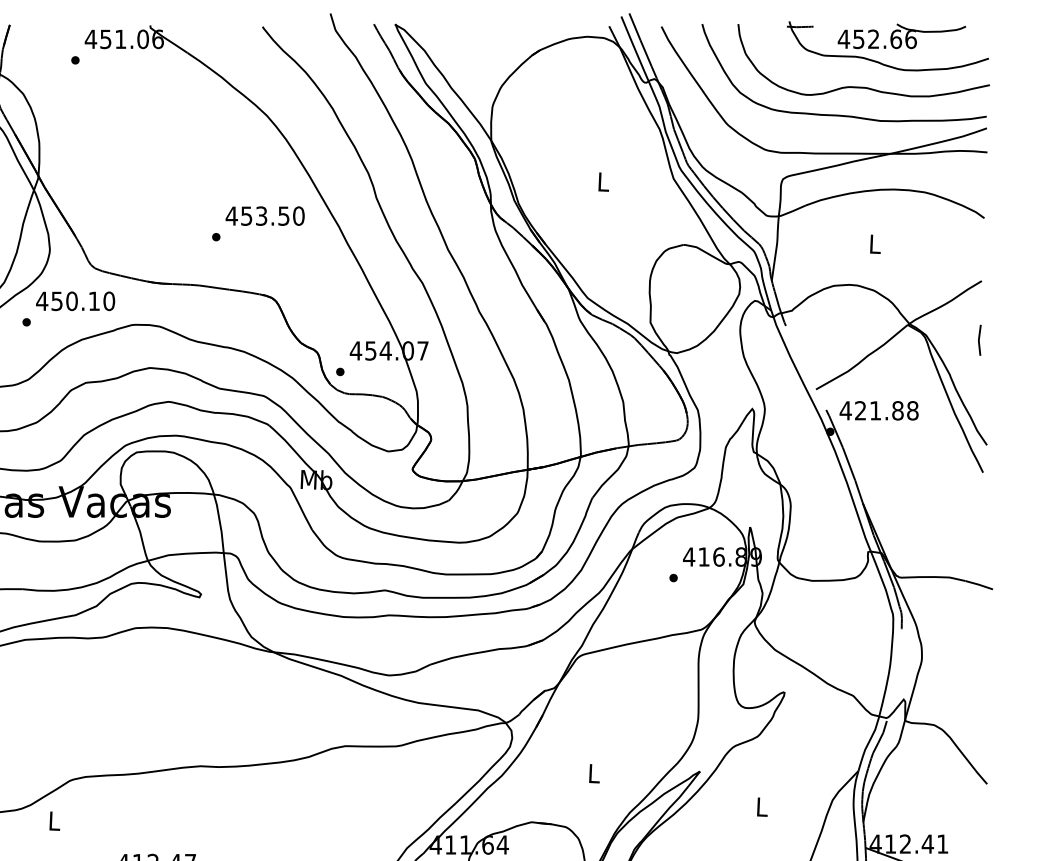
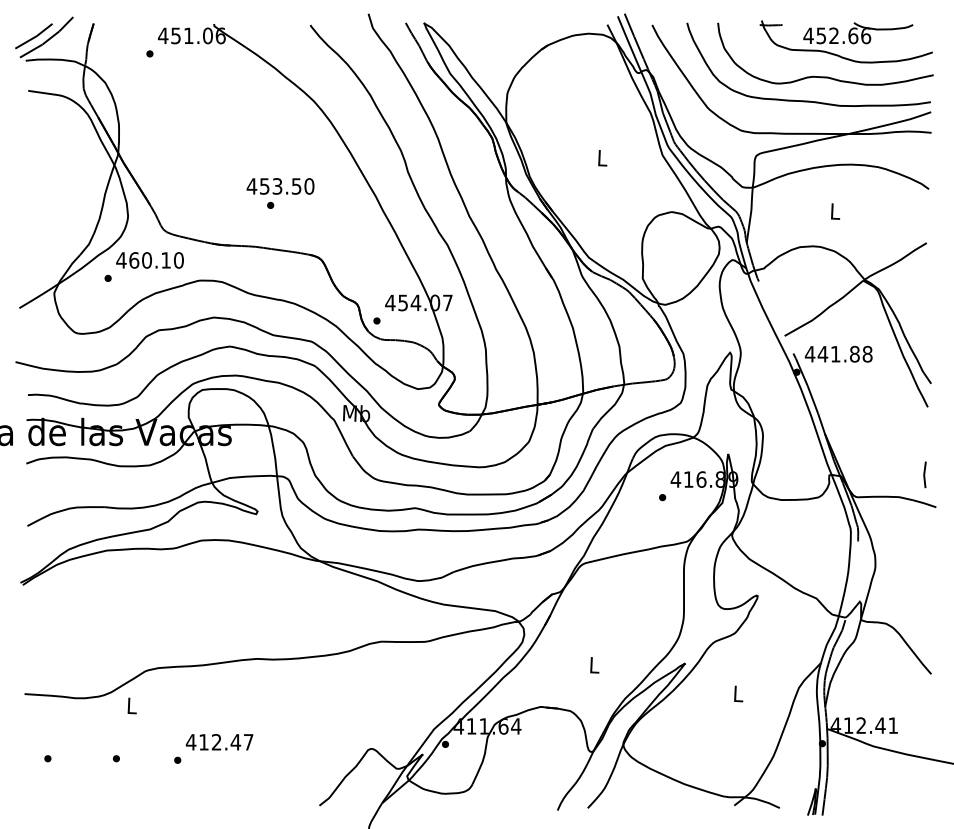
text: (265, 216) -> (280, 186), moved
text: (57, 301) -> (134, 260), 450.10 -> 460.10
line: (979, 339) -> (924, 474), moved
text: (860, 409) -> (822, 353), 421.88 -> 441.88

